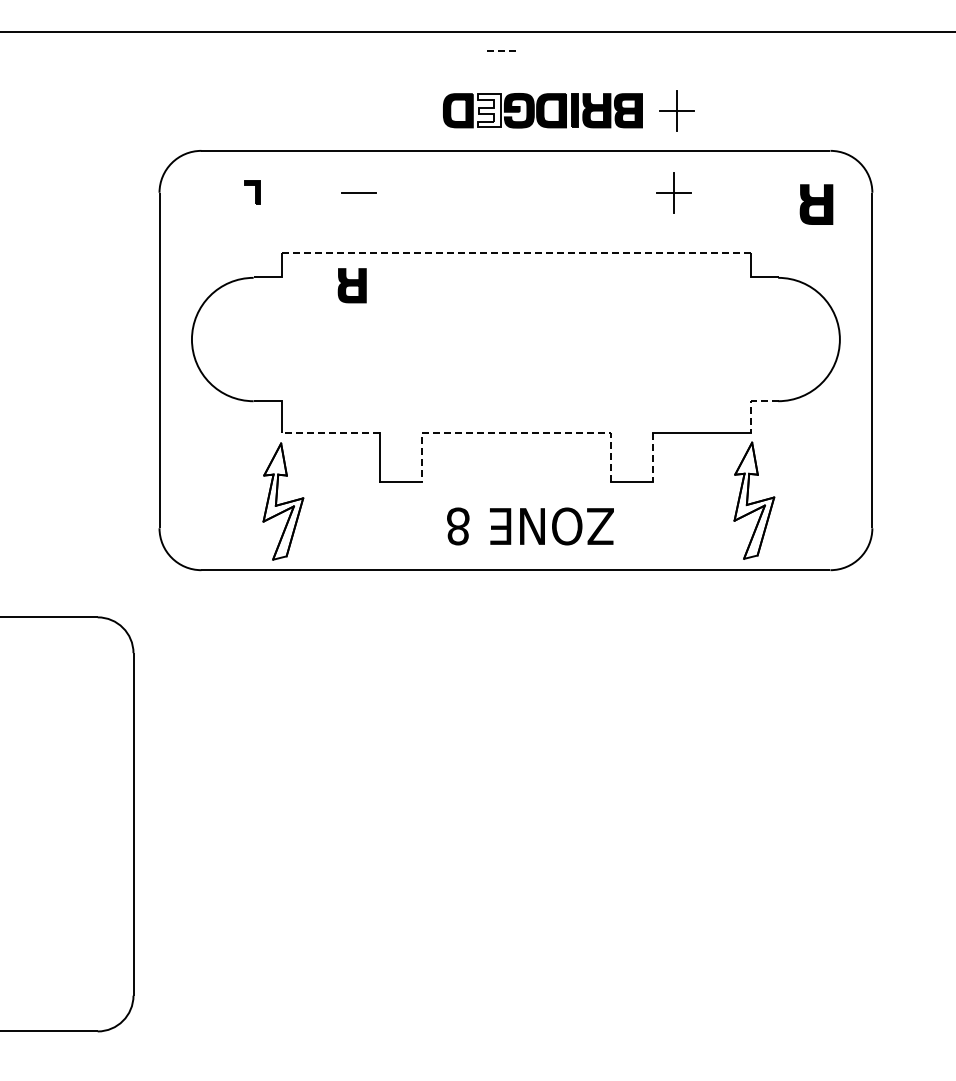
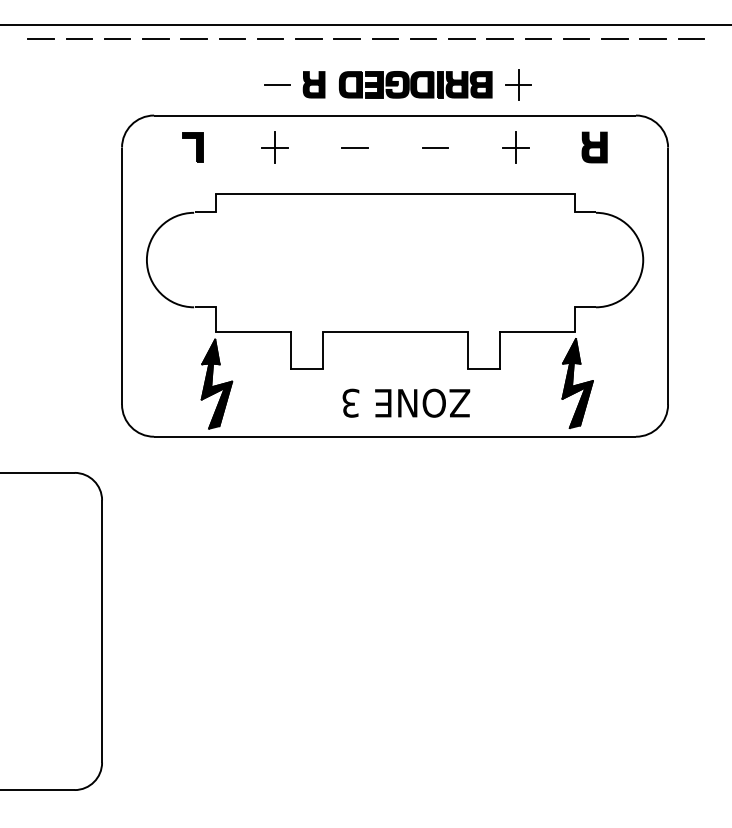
line: (53, 50) -> (40, 38), added
line: (103, 50) -> (79, 38), added
line: (152, 50) -> (116, 38), added
line: (203, 50) -> (155, 38), added
line: (253, 50) -> (194, 38), added
line: (302, 50) -> (231, 38), added
line: (352, 50) -> (269, 38), added
line: (402, 50) -> (308, 38), added
line: (452, 50) -> (346, 38), added
line: (503, 50) -> (385, 38), dashed -> solid
line: (552, 50) -> (423, 38), added
line: (602, 50) -> (461, 38), added
line: (652, 50) -> (499, 38), added
line: (702, 50) -> (537, 38), added
line: (752, 50) -> (576, 38), added
line: (802, 50) -> (614, 38), added
line: (852, 50) -> (652, 38), added
line: (902, 50) -> (691, 38), added
line: (362, 110) -> (277, 84), added
fill: (488, 110) -> (374, 84), added
part: (252, 192) -> (193, 147), size x1.67
line: (359, 192) -> (275, 147), added
line: (463, 193) -> (354, 148), added
line: (568, 193) -> (435, 148), added
part: (816, 204) -> (594, 147), moved
line: (516, 253) -> (395, 194), dashed -> solid
part: (351, 285) -> (313, 84), moved
line: (751, 403) -> (575, 309), dashed -> solid
line: (330, 433) -> (253, 332), dashed -> solid
line: (516, 433) -> (395, 332), dashed -> solid
line: (652, 458) -> (499, 351), dashed -> solid
fill: (754, 500) -> (577, 383), added
fill: (283, 501) -> (217, 384), added
text: (458, 526) -> (351, 403), 8 -> 3

